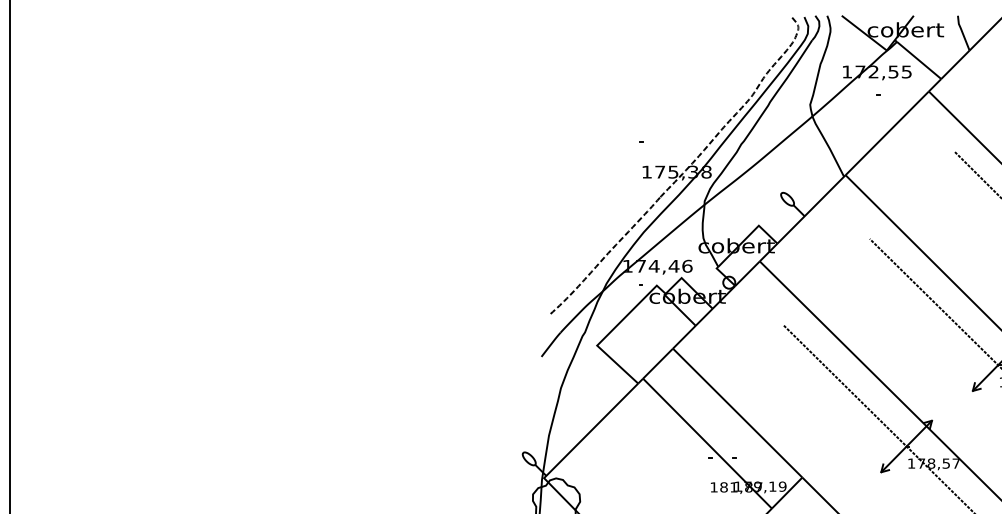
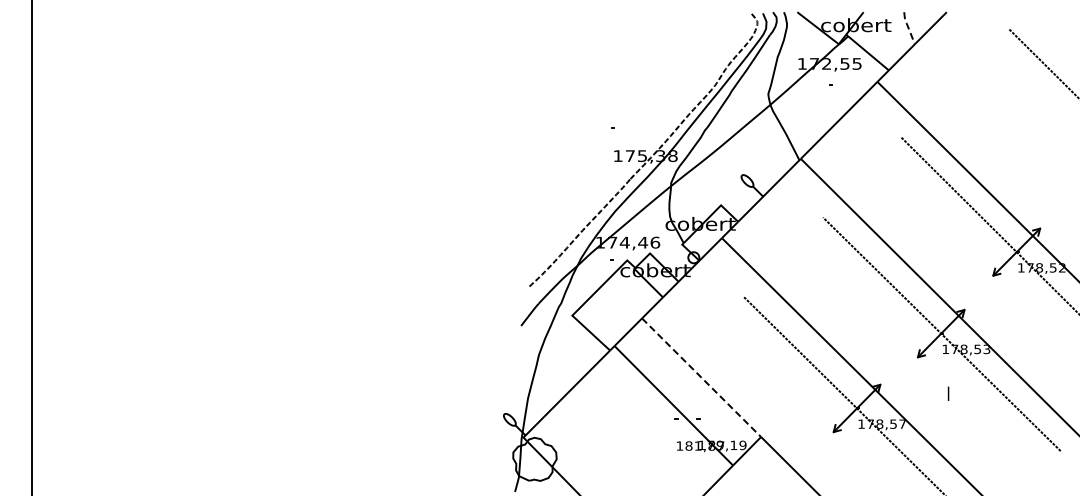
line: (962, 32) -> (908, 27), solid -> dashed
line: (737, 412) -> (701, 377), solid -> dashed

